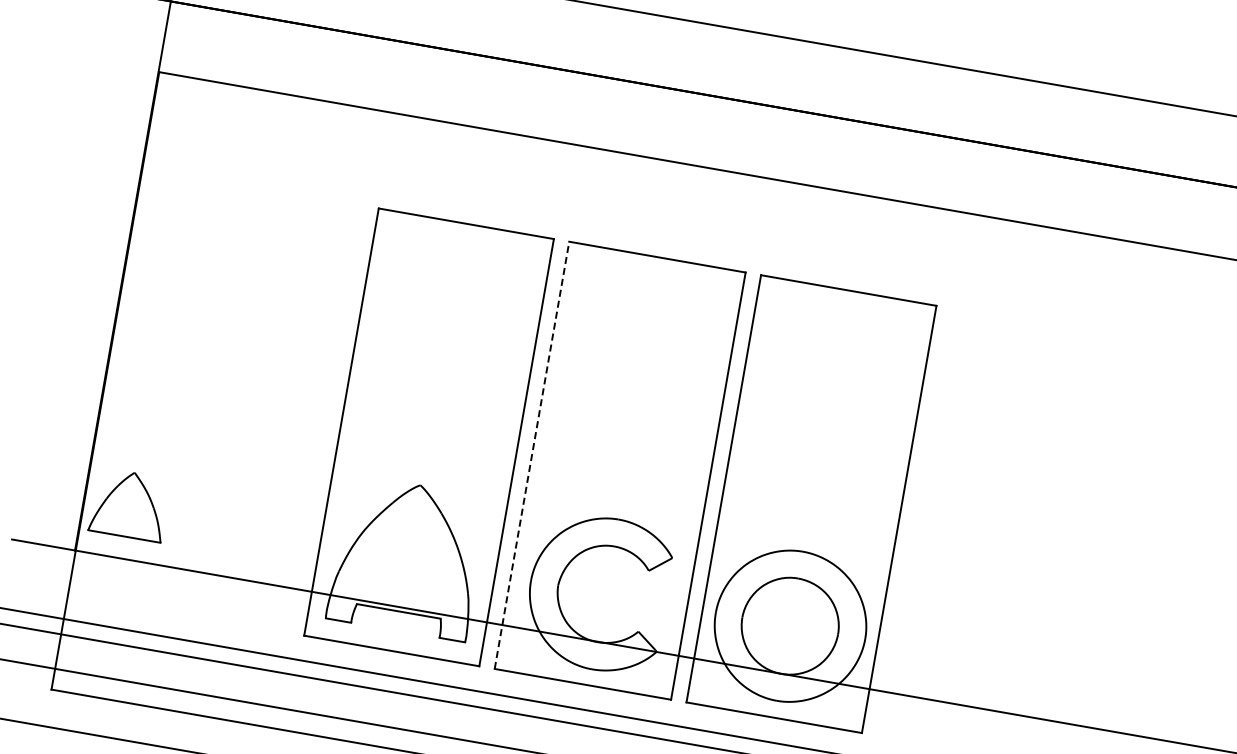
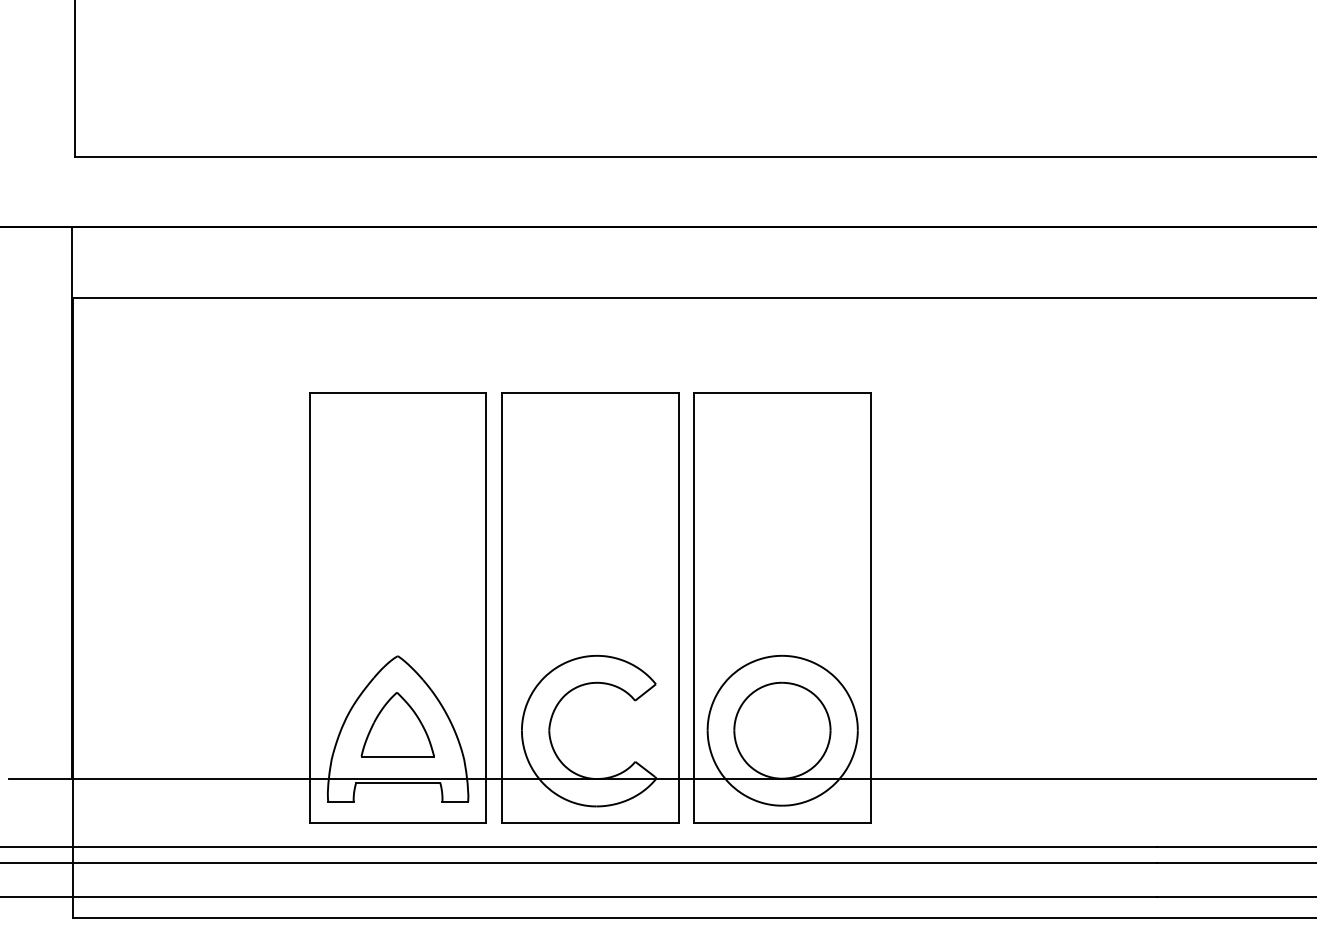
line: (532, 454) -> (501, 607), dashed -> solid
part: (129, 504) -> (397, 724), moved

